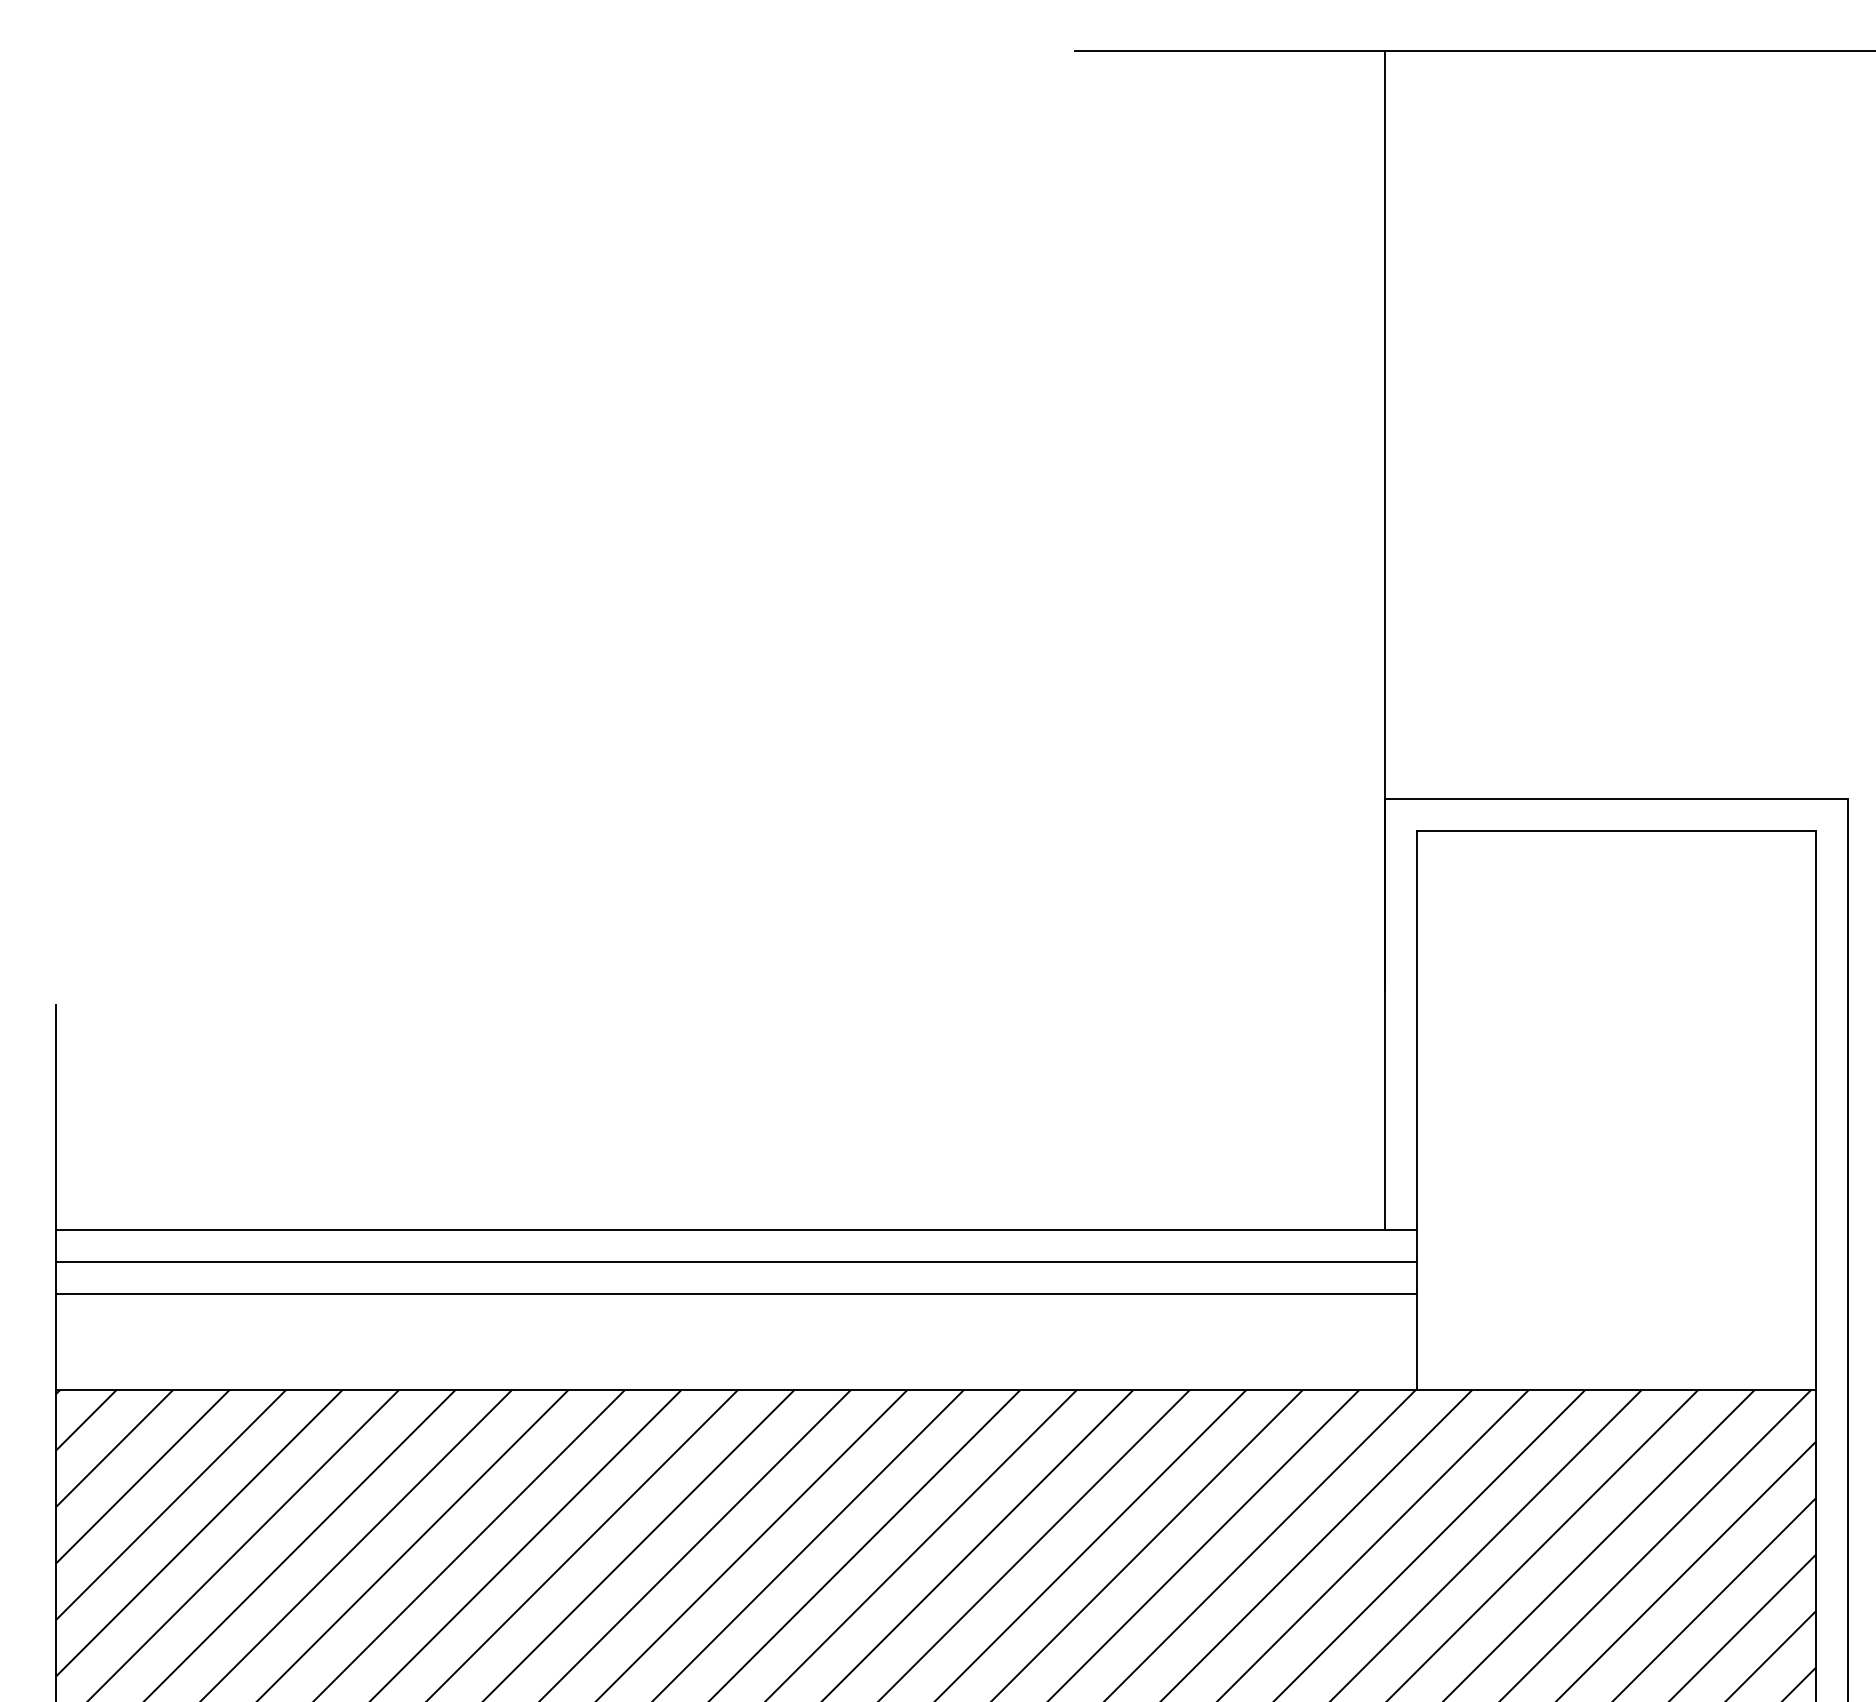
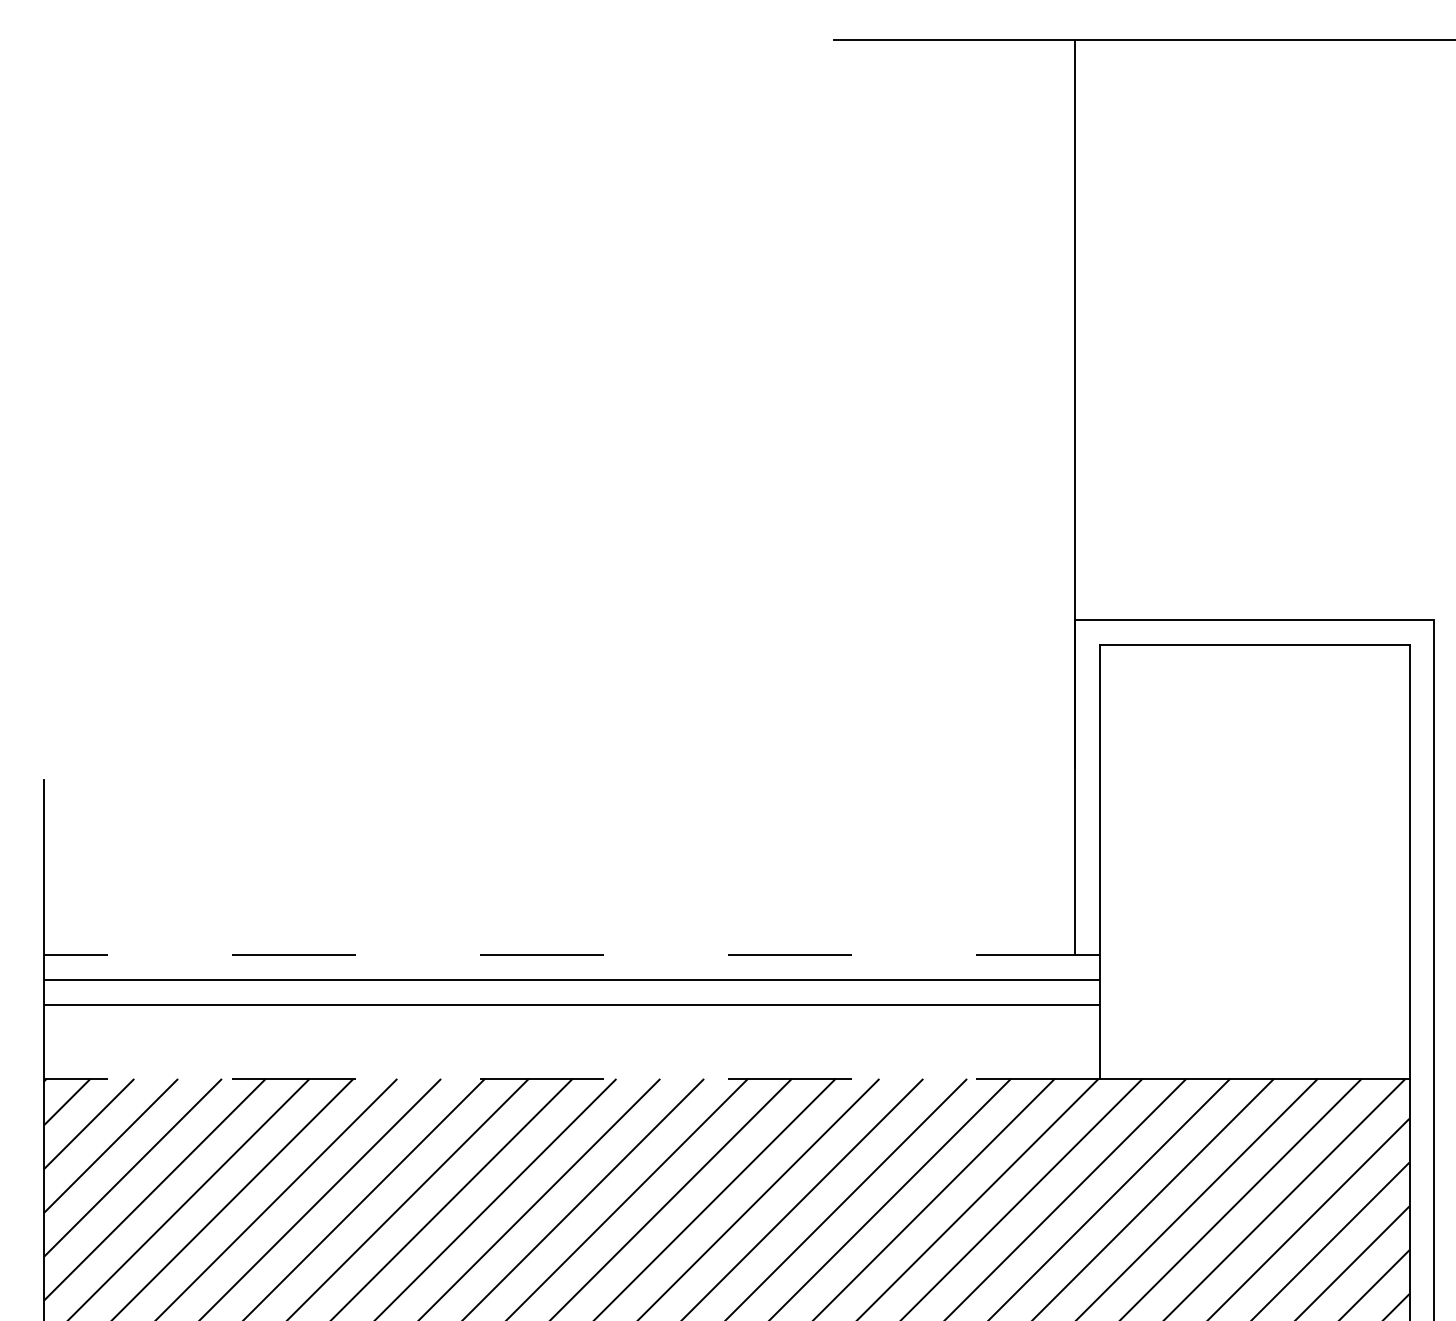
line: (736, 1230) -> (571, 954), solid -> dashed
line: (736, 1390) -> (571, 1079), solid -> dashed

